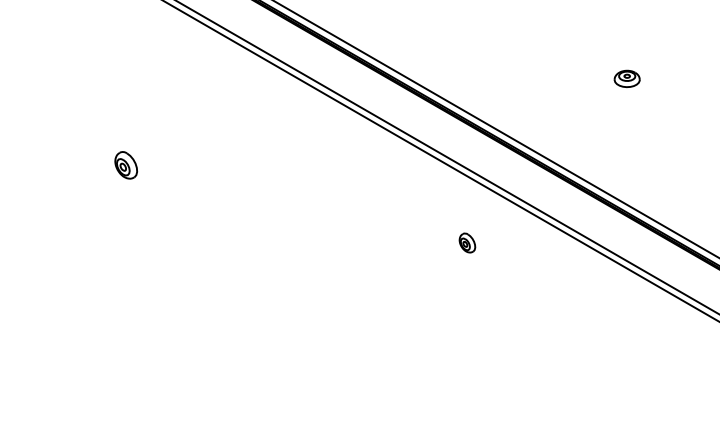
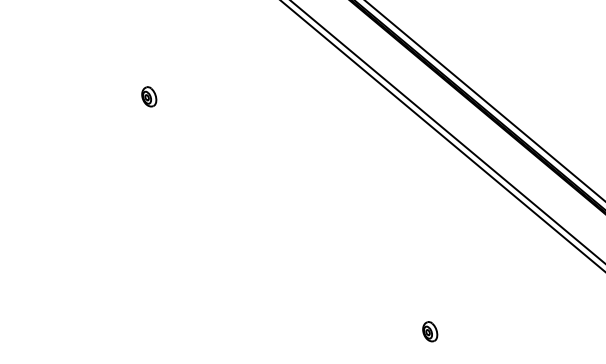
part: (125, 165) -> (148, 96), size x0.71
part: (467, 242) -> (430, 331), moved

